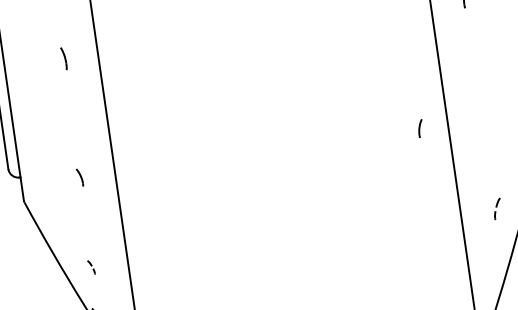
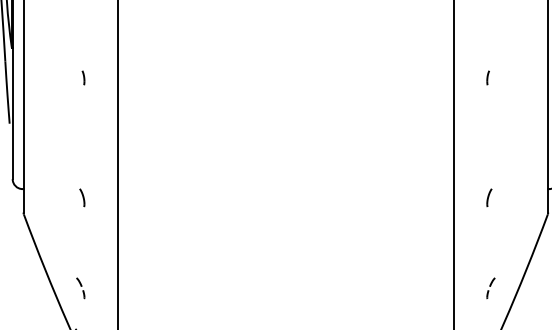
part: (63, 58) -> (83, 77), size x0.62
part: (420, 128) -> (489, 197), moved
part: (91, 267) -> (80, 288), size x1.43

